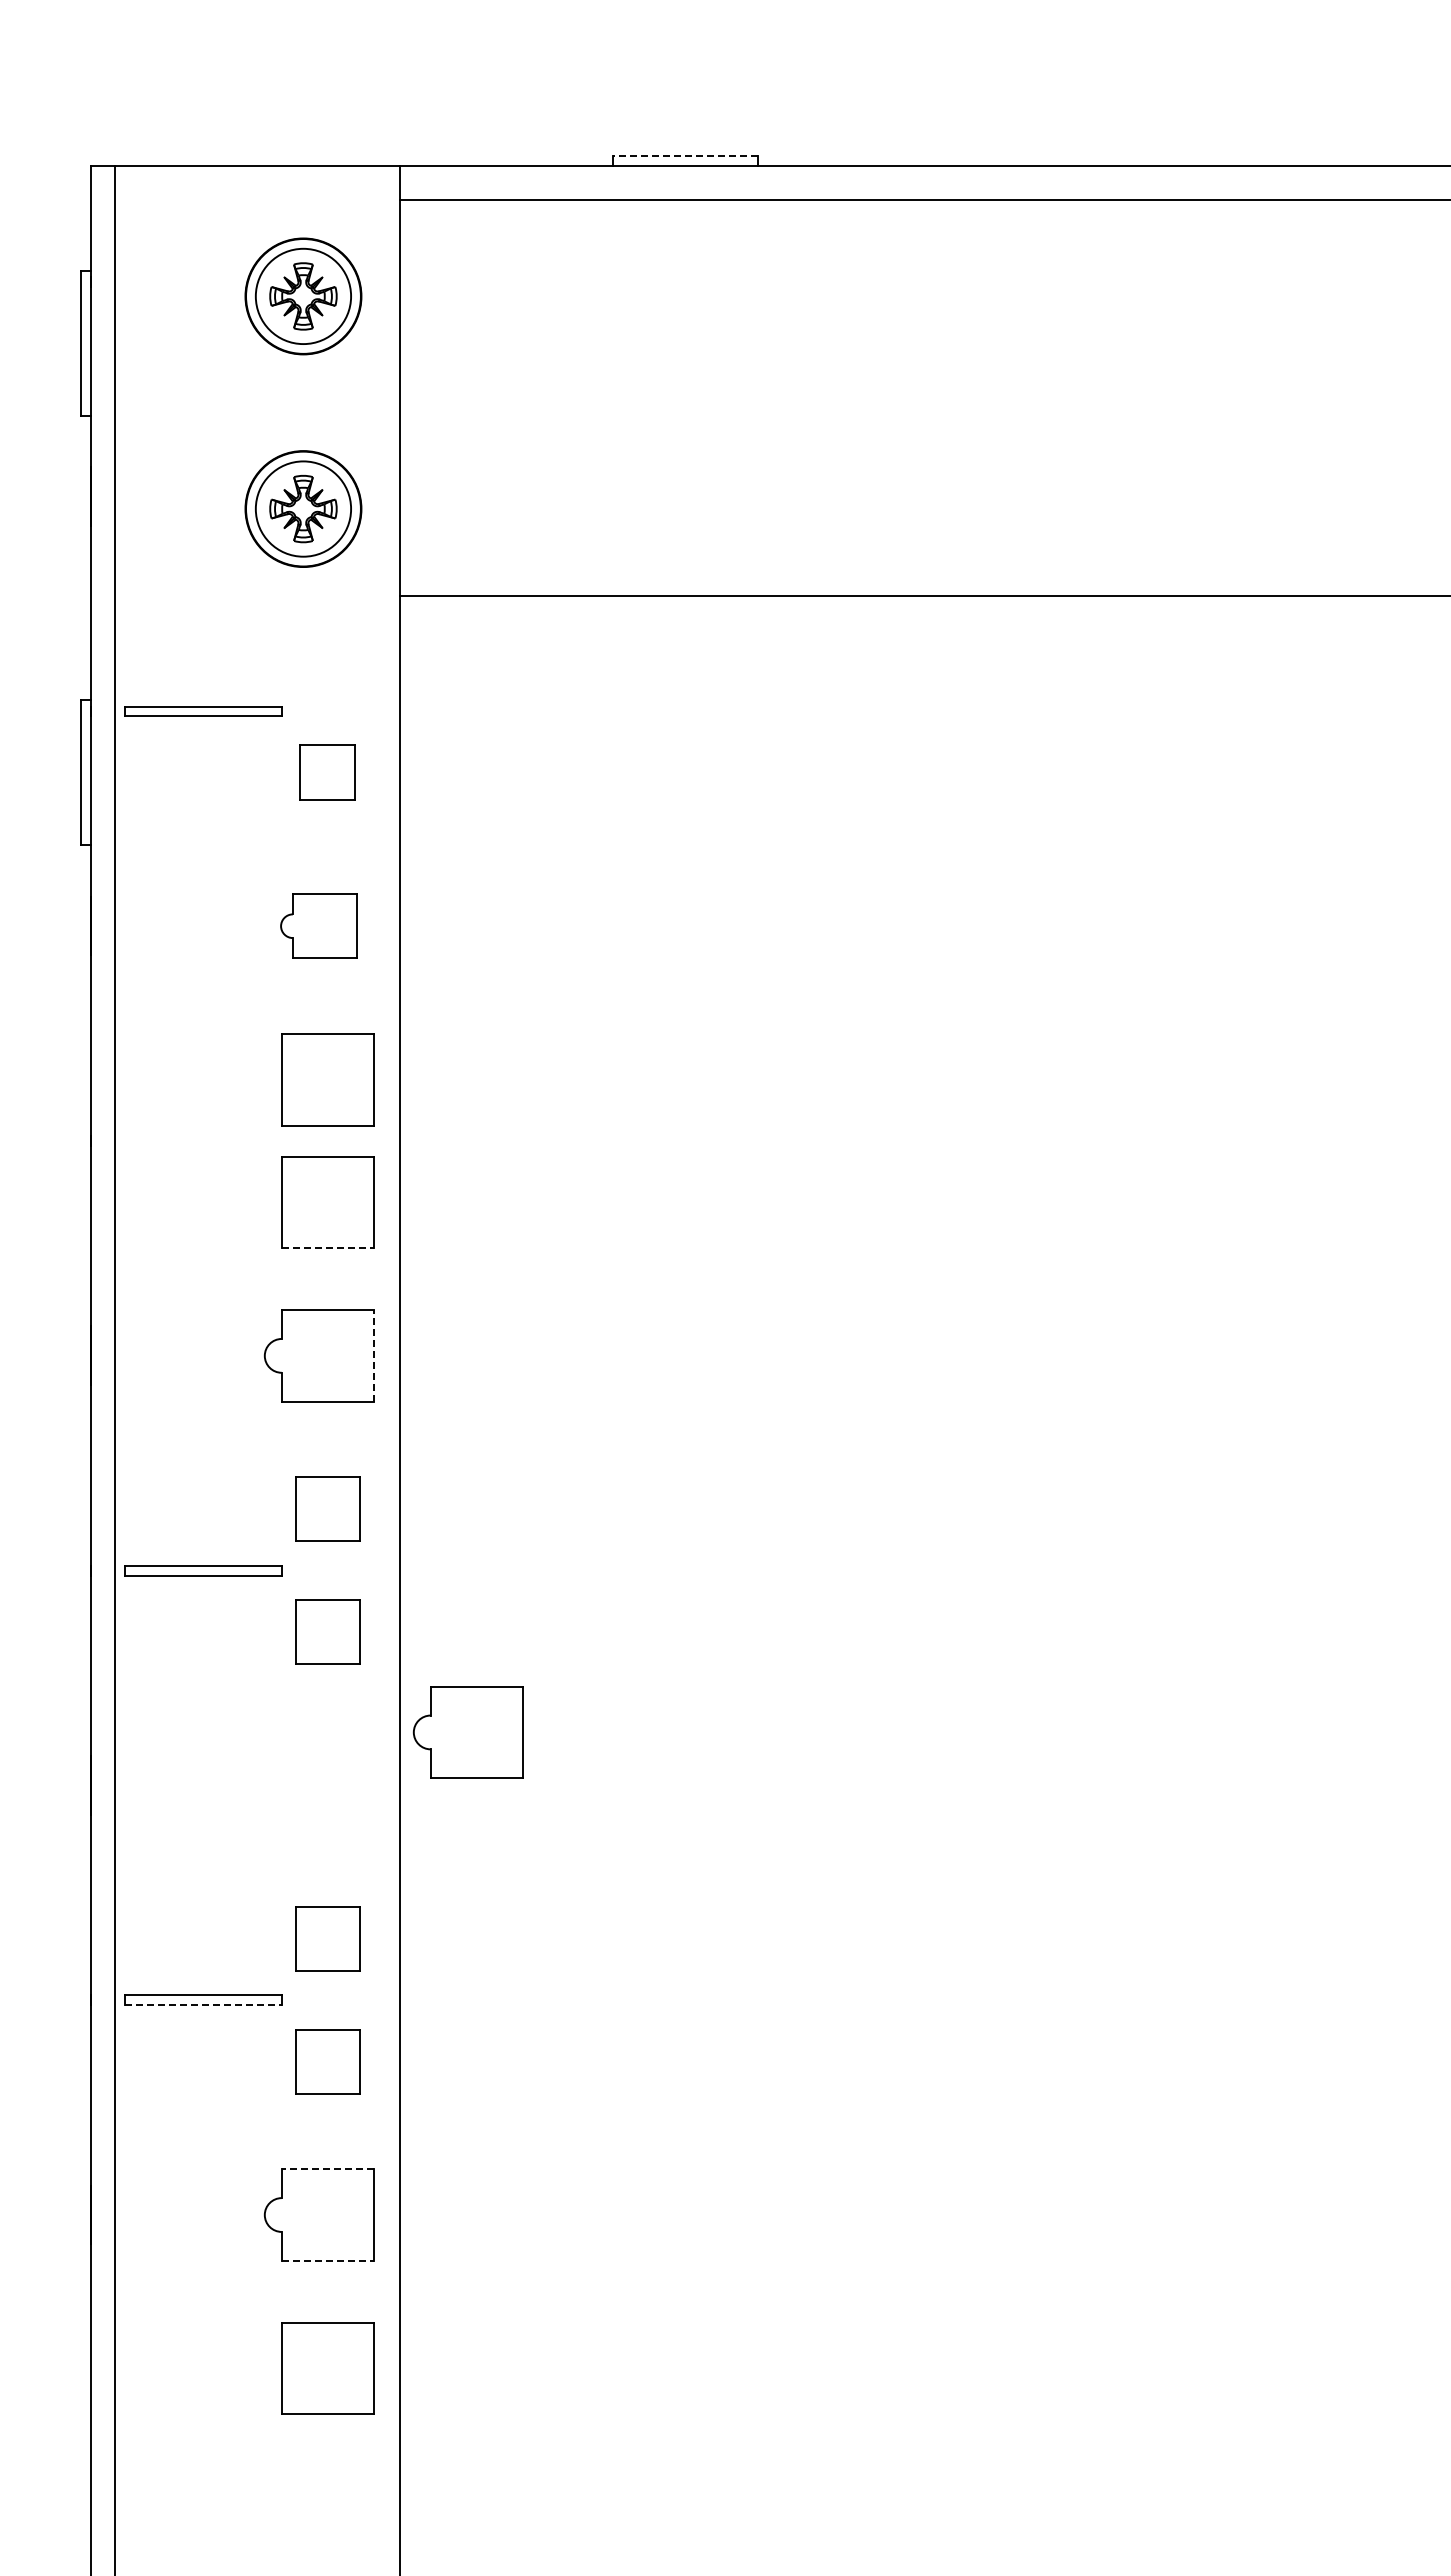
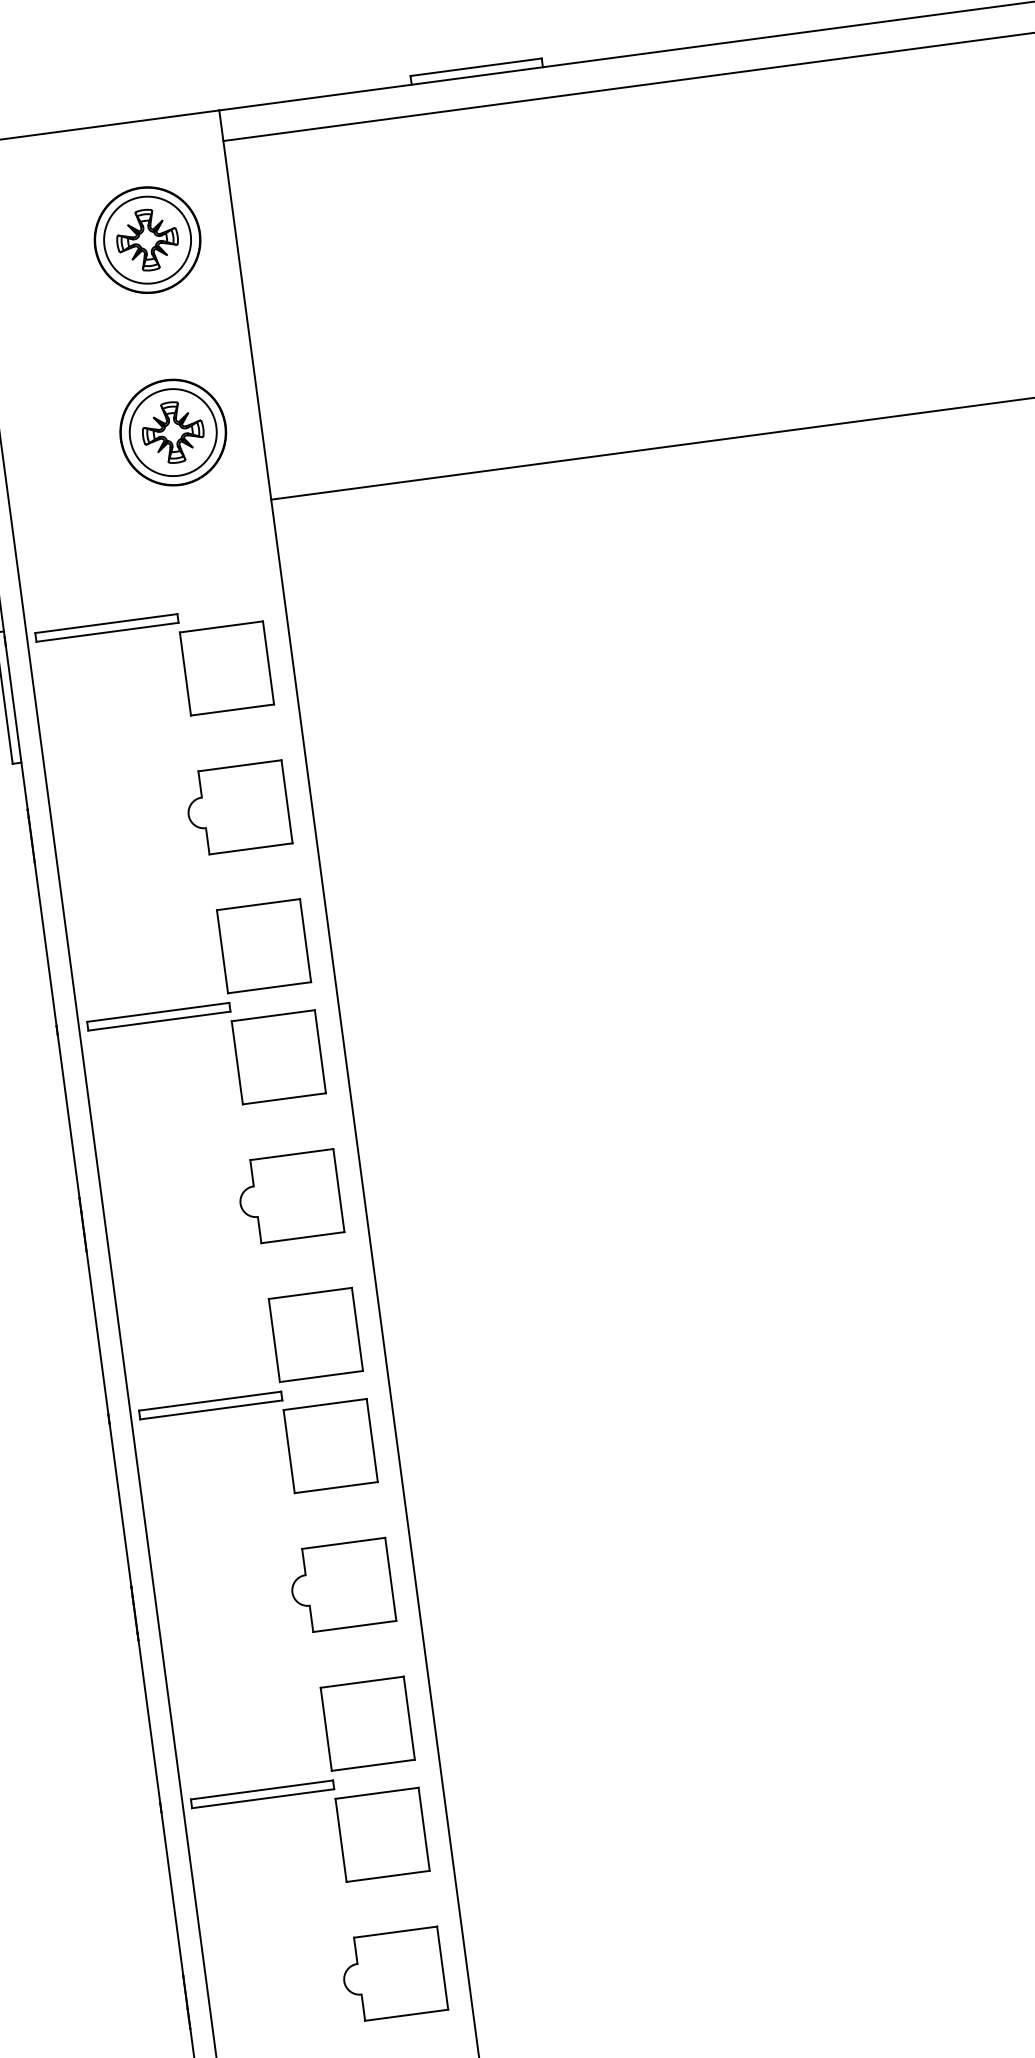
line: (684, 156) -> (475, 67), dashed -> solid
part: (327, 772) -> (226, 668), size x1.67
part: (318, 925) -> (237, 807), size x1.43
part: (203, 1140) -> (159, 1016), added
line: (327, 1248) -> (284, 1098), dashed -> solid
line: (373, 1355) -> (338, 1190), dashed -> solid
part: (327, 1508) -> (315, 1334), size x1.43
part: (327, 1631) -> (330, 1445), size x1.43
part: (467, 1732) -> (341, 1586), moved
part: (327, 1938) -> (367, 1723), size x1.43
line: (203, 2005) -> (263, 1799), dashed -> solid
part: (327, 2061) -> (382, 1834), size x1.43
line: (327, 2169) -> (395, 1932), dashed -> solid
line: (327, 2260) -> (406, 2014), dashed -> solid

